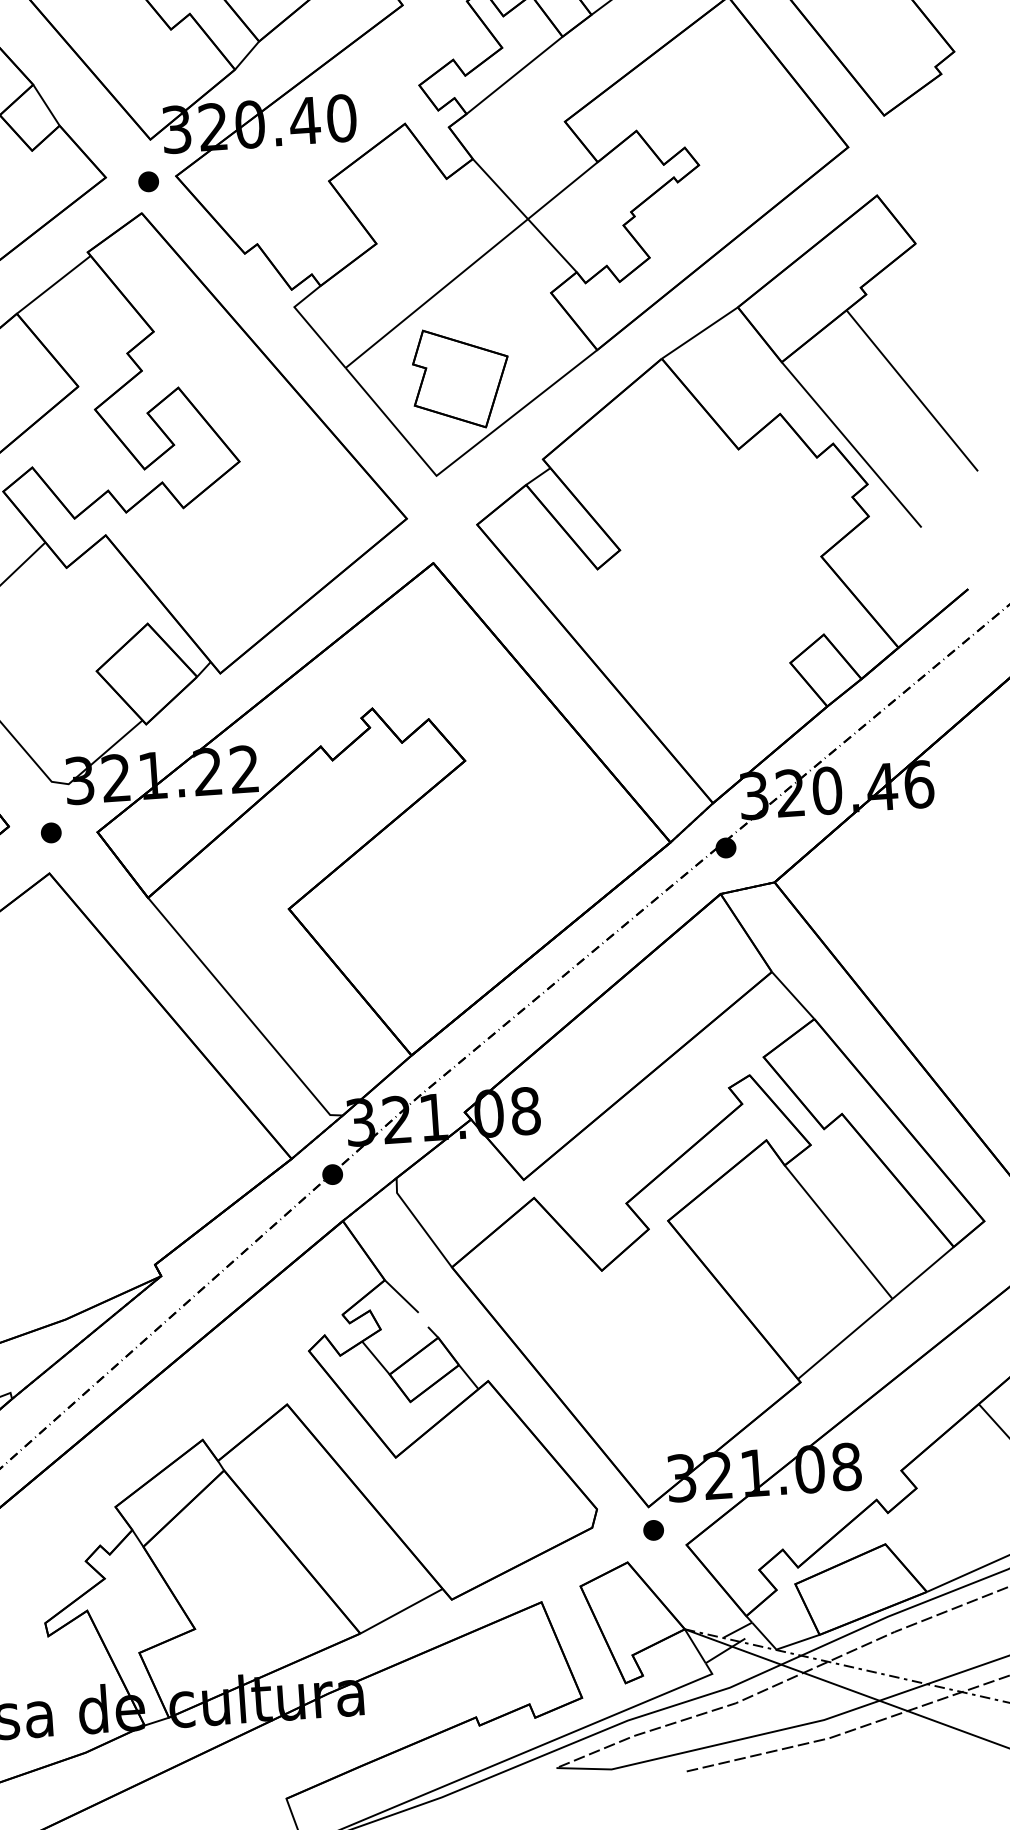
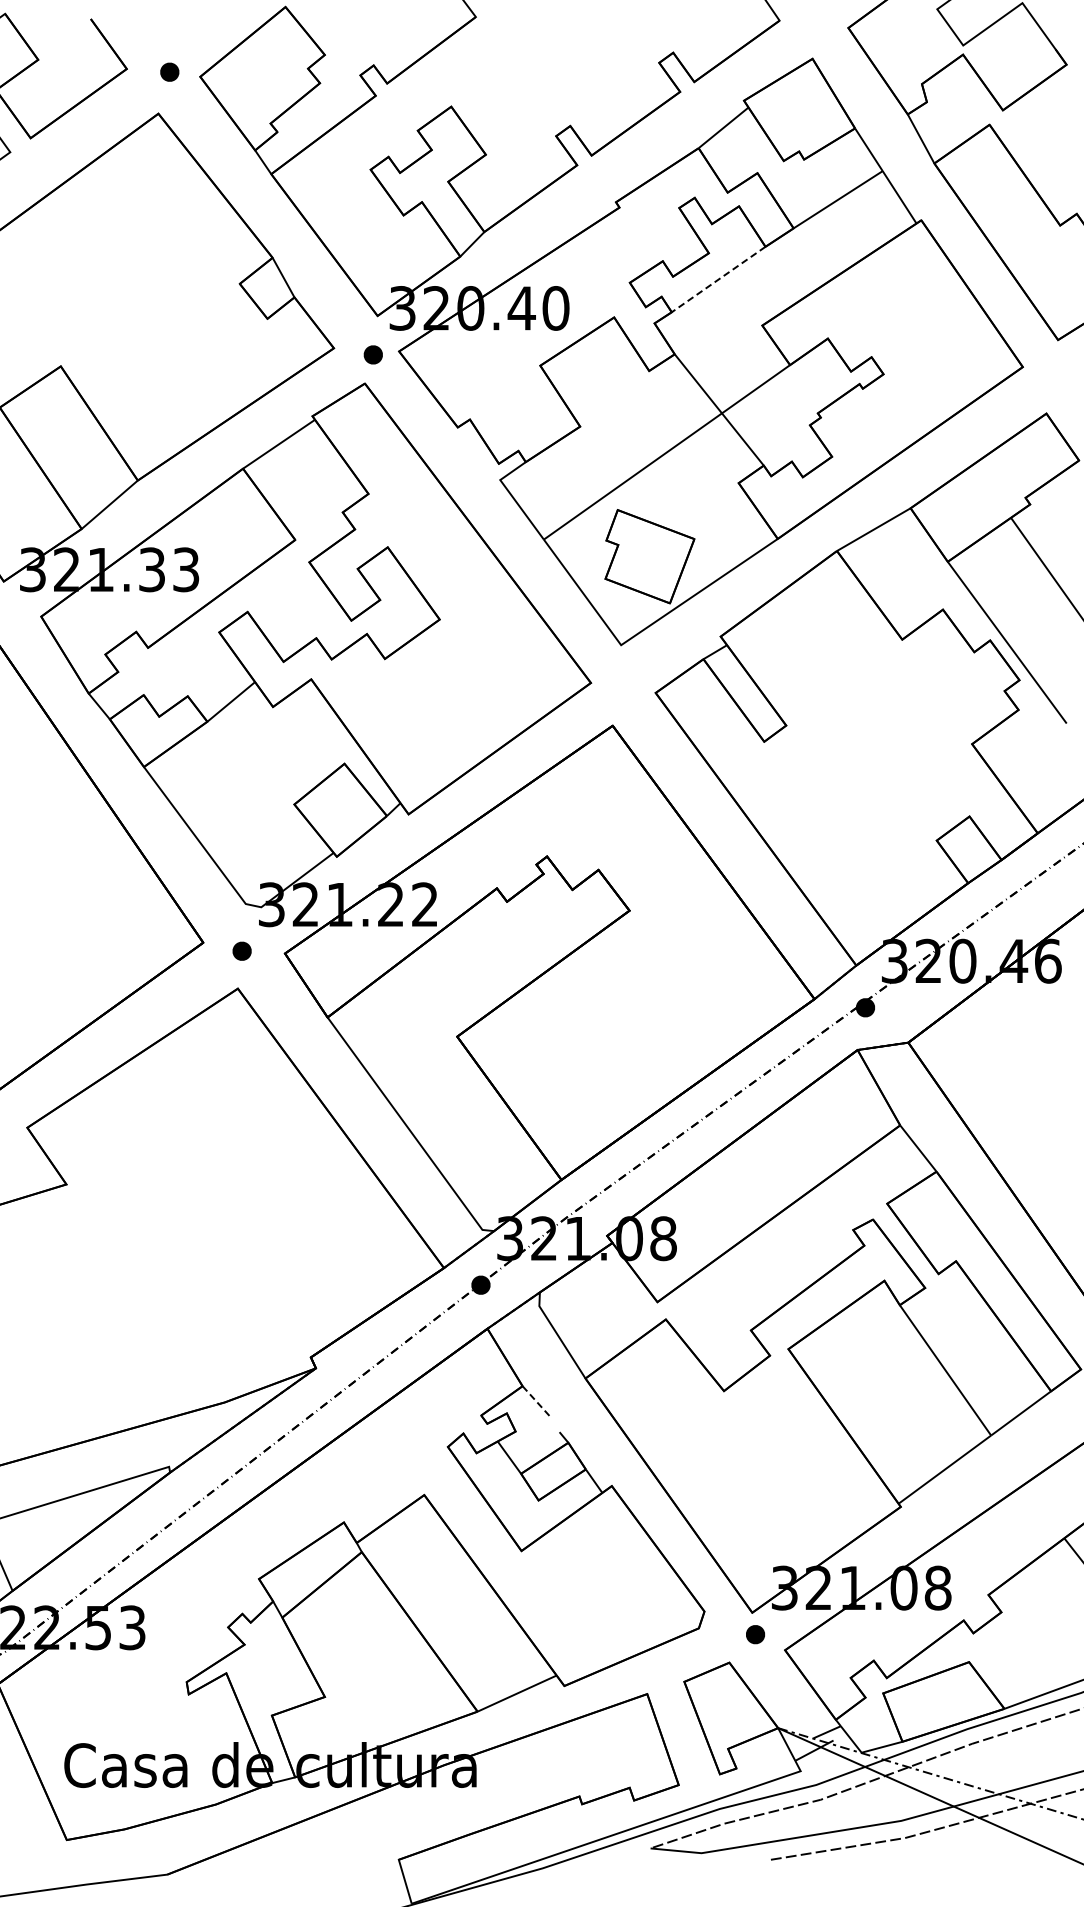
line: (514, 75) -> (718, 279), solid -> dashed
line: (402, 1296) -> (537, 1402), solid -> dashed

